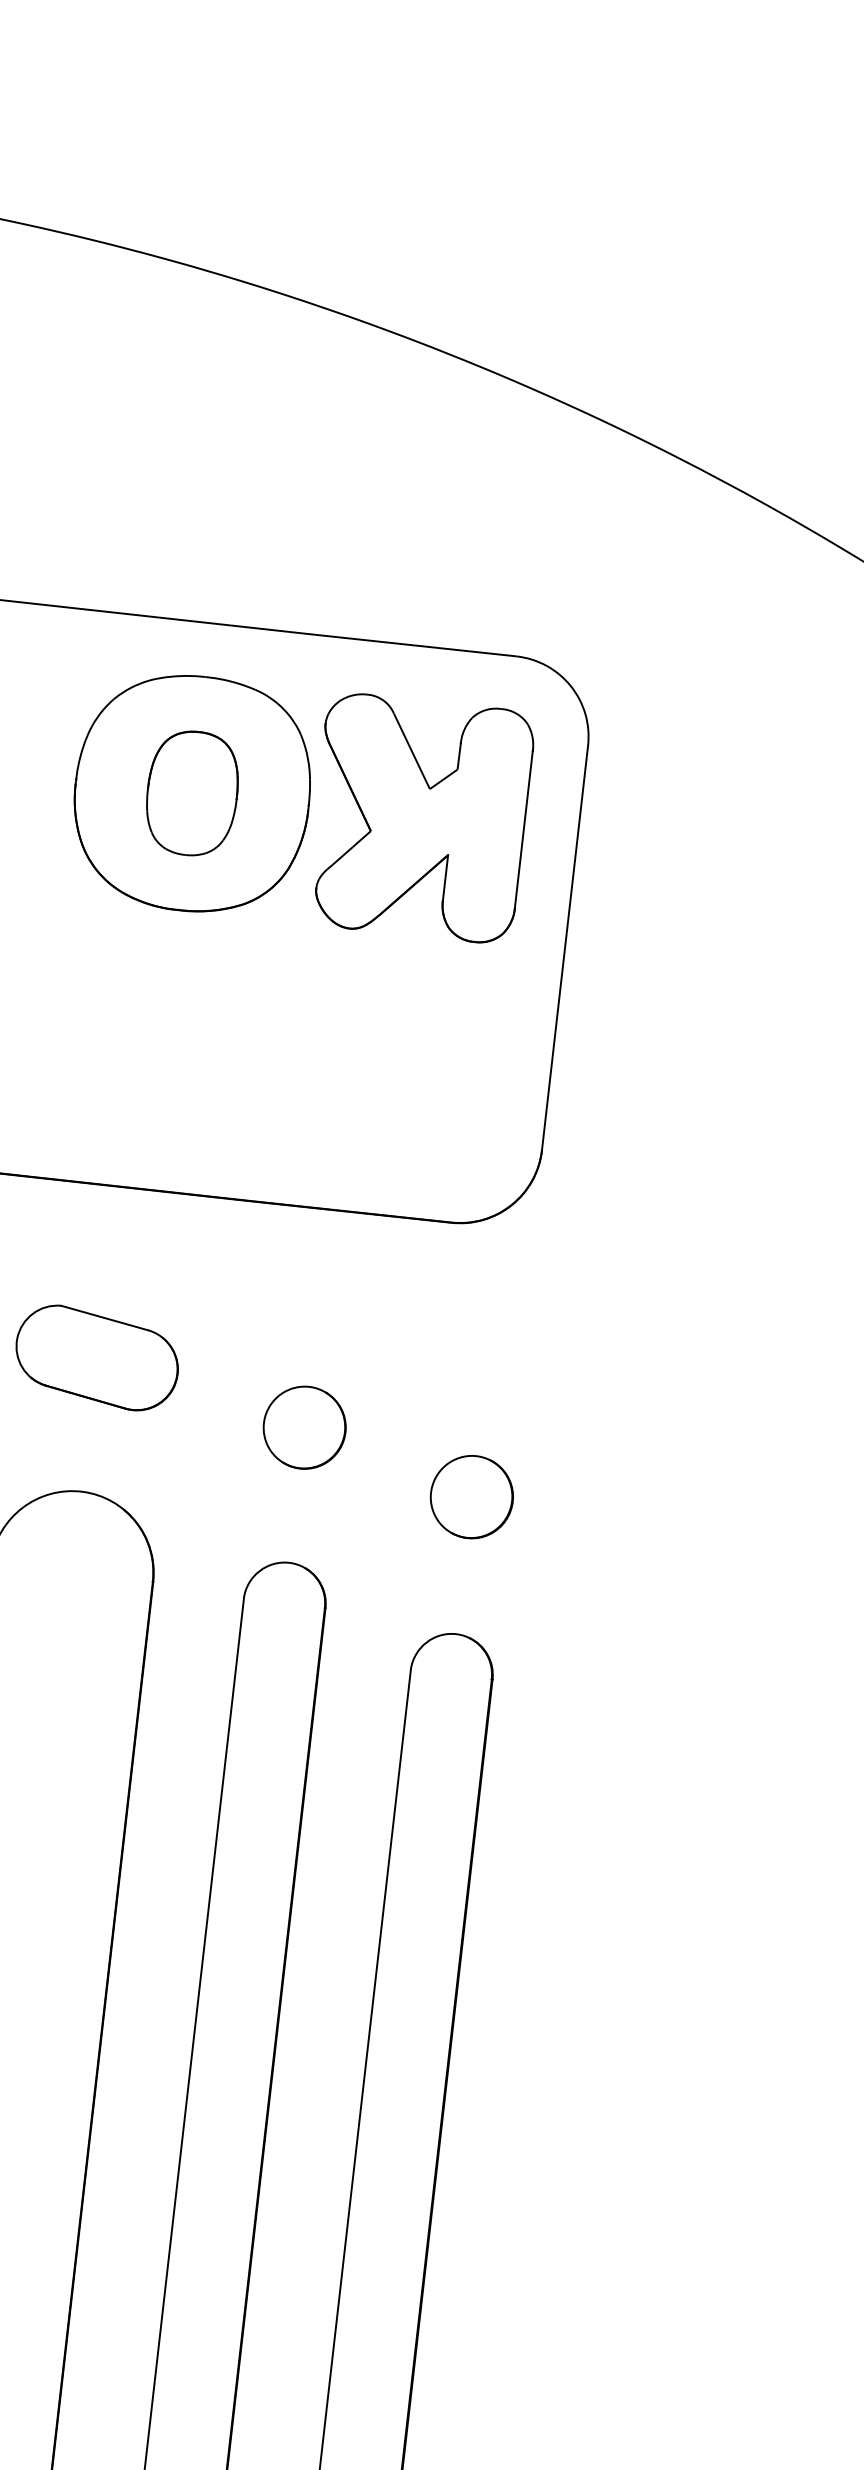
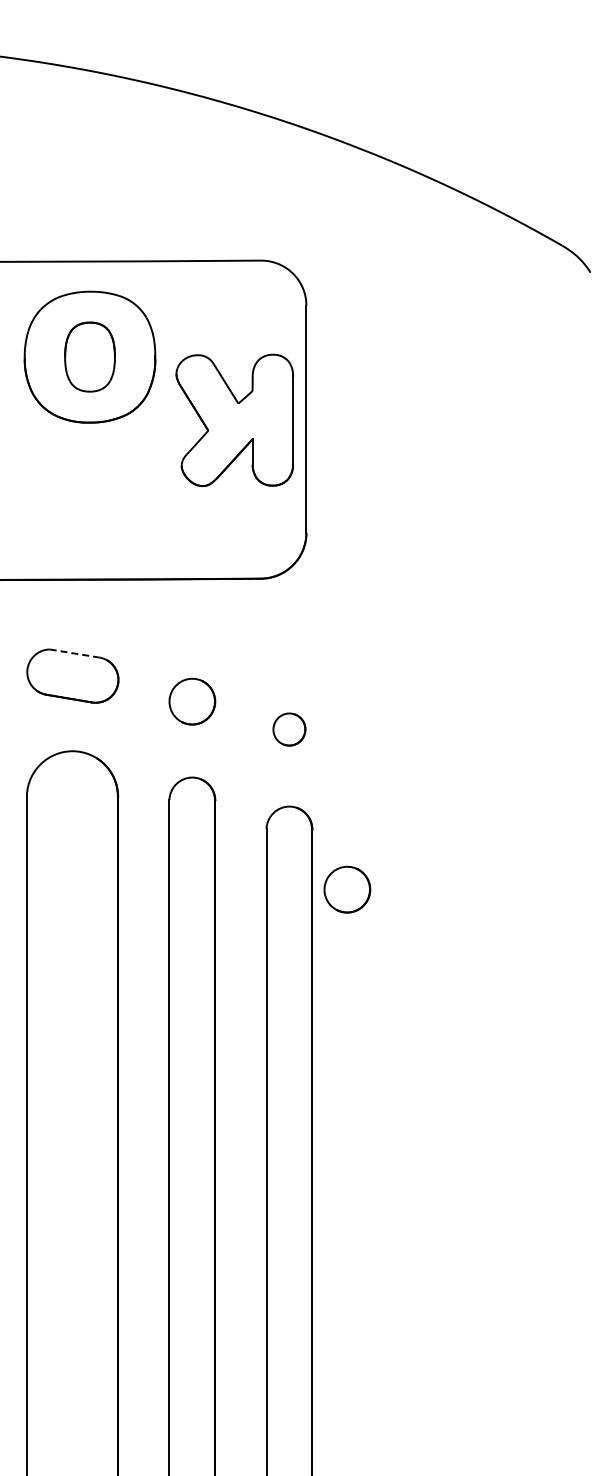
part: (419, 818) -> (234, 420), moved
line: (106, 1318) -> (75, 653), solid -> dashed
part: (471, 1496) -> (289, 729), size x0.7
part: (542, 1793) -> (347, 889), added

